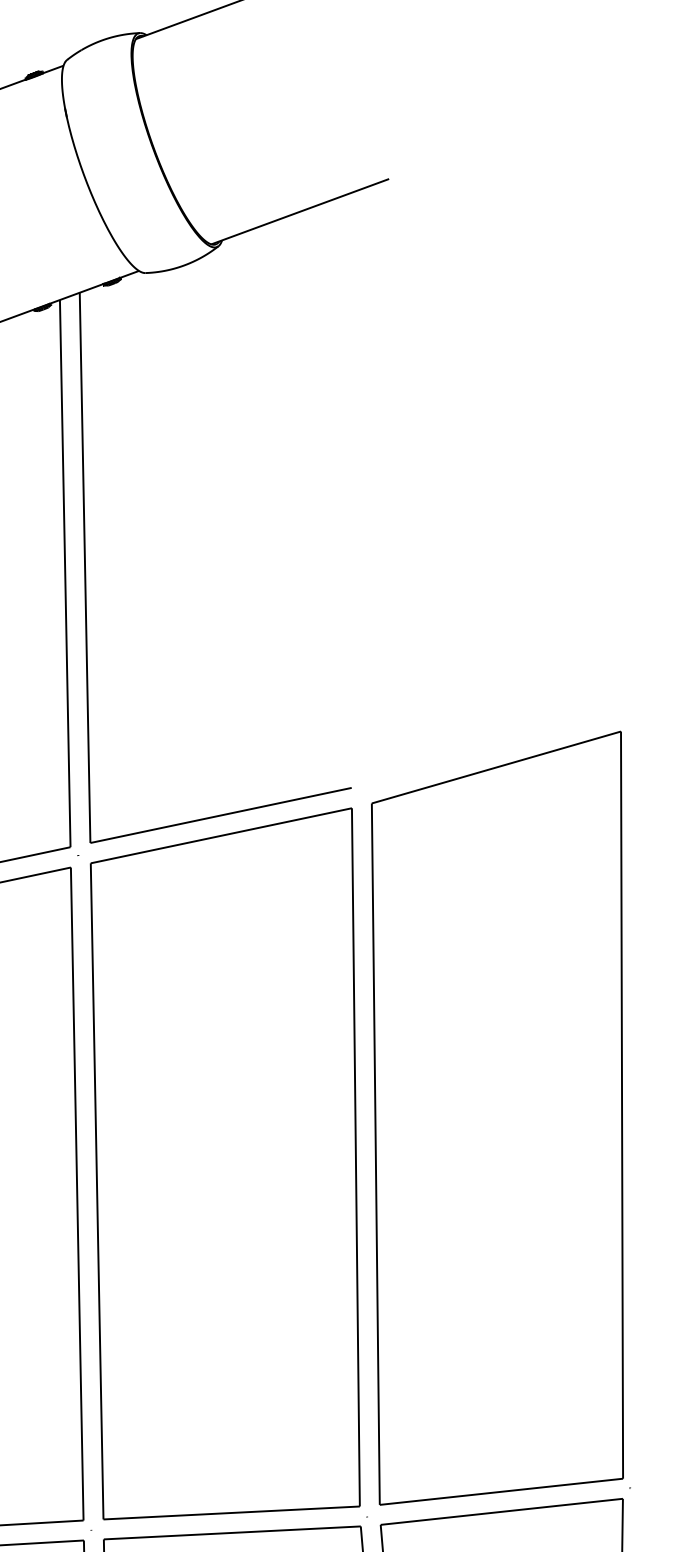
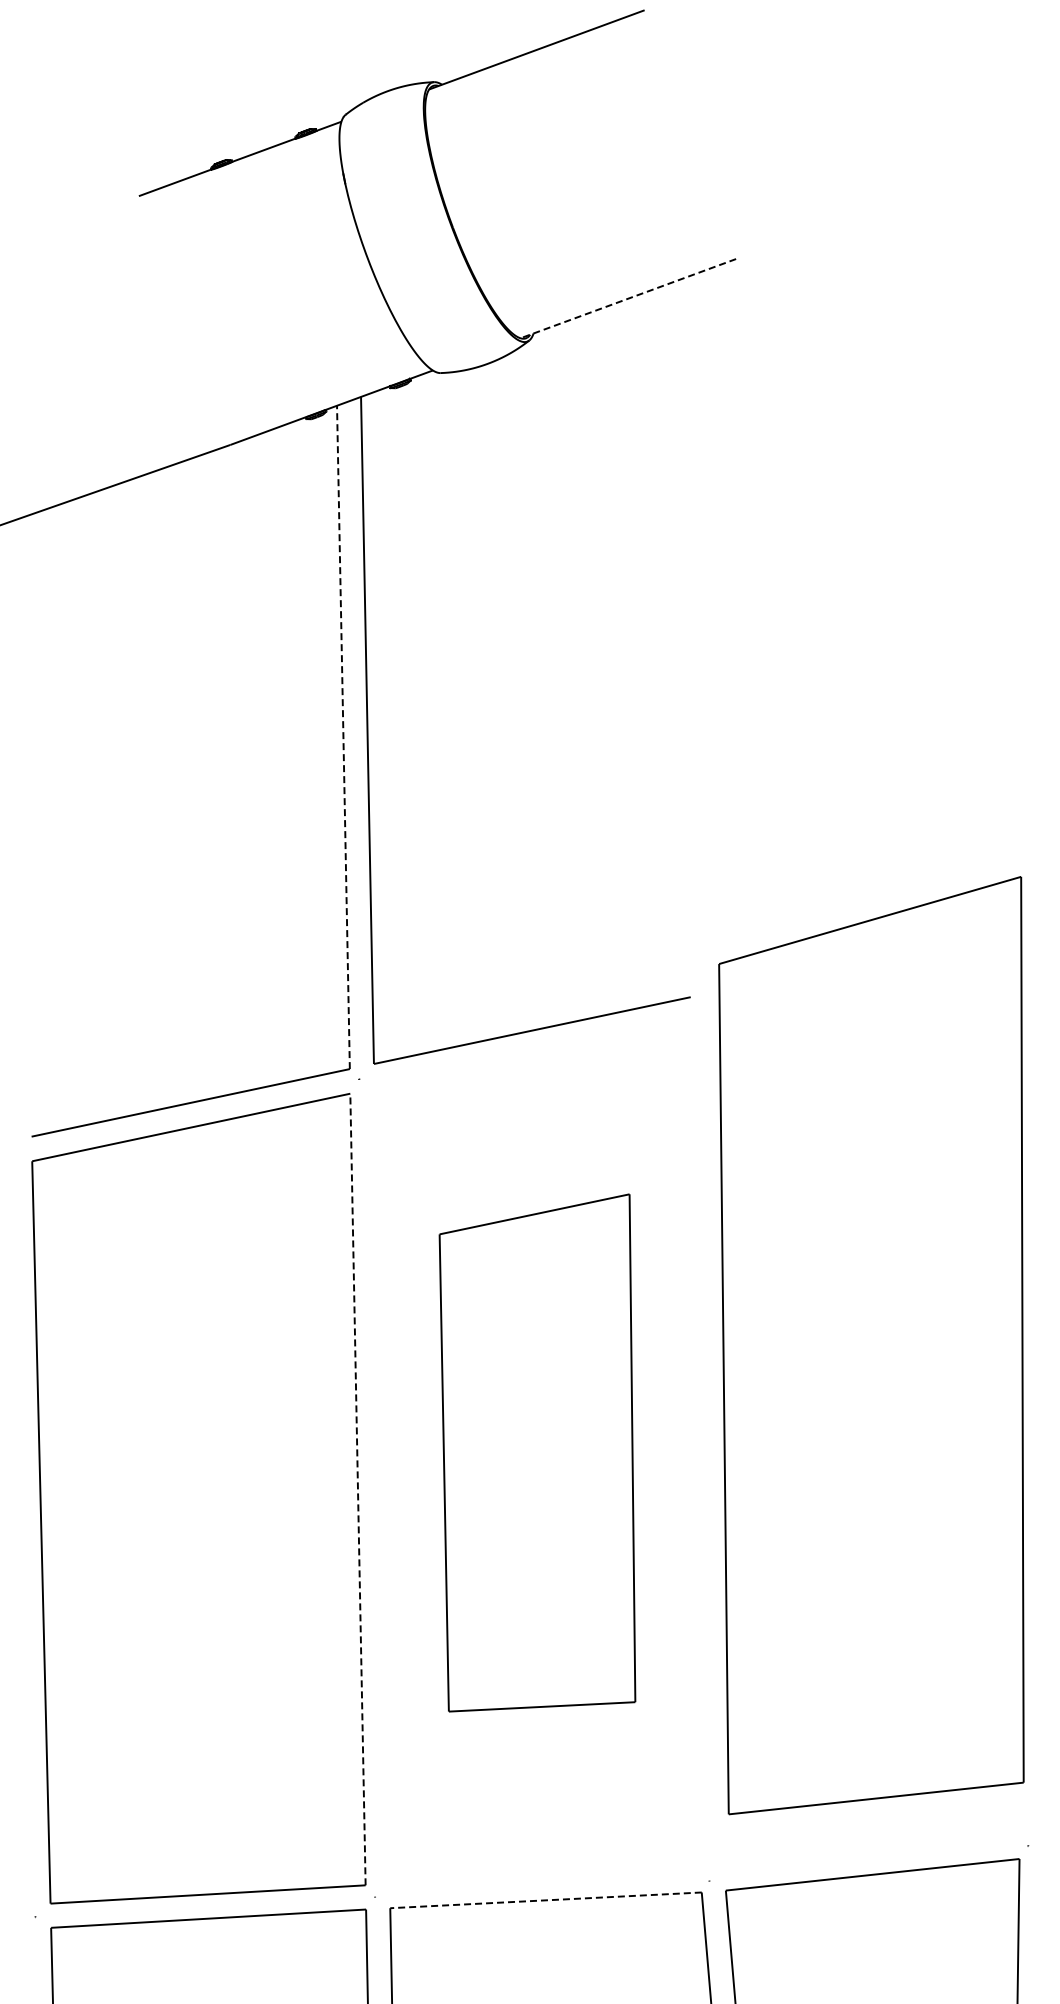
line: (300, 211) -> (628, 298), solid -> dashed
line: (65, 573) -> (343, 737), solid -> dashed
part: (497, 1118) -> (871, 1345), moved
part: (225, 1163) -> (537, 1452), size x0.6
line: (76, 1194) -> (357, 1489), solid -> dashed
line: (232, 1533) -> (546, 1900), solid -> dashed

